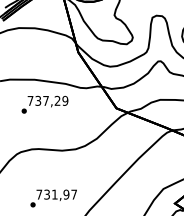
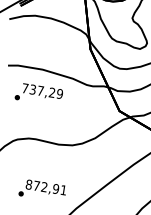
text: (44, 104) -> (38, 94), moved
text: (56, 194) -> (46, 187), 731,97 -> 872,91

